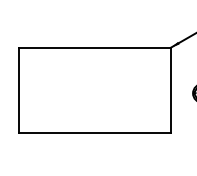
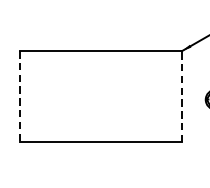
line: (18, 90) -> (19, 96), solid -> dashed
line: (170, 90) -> (181, 96), solid -> dashed

